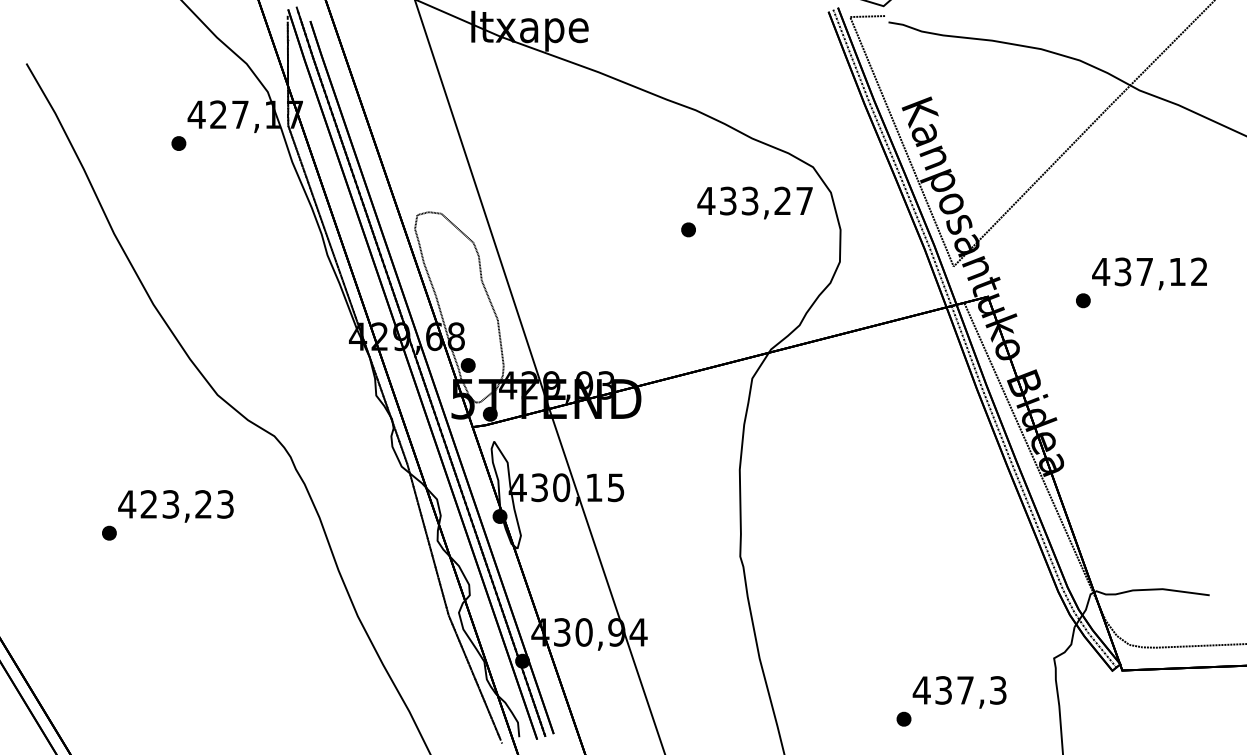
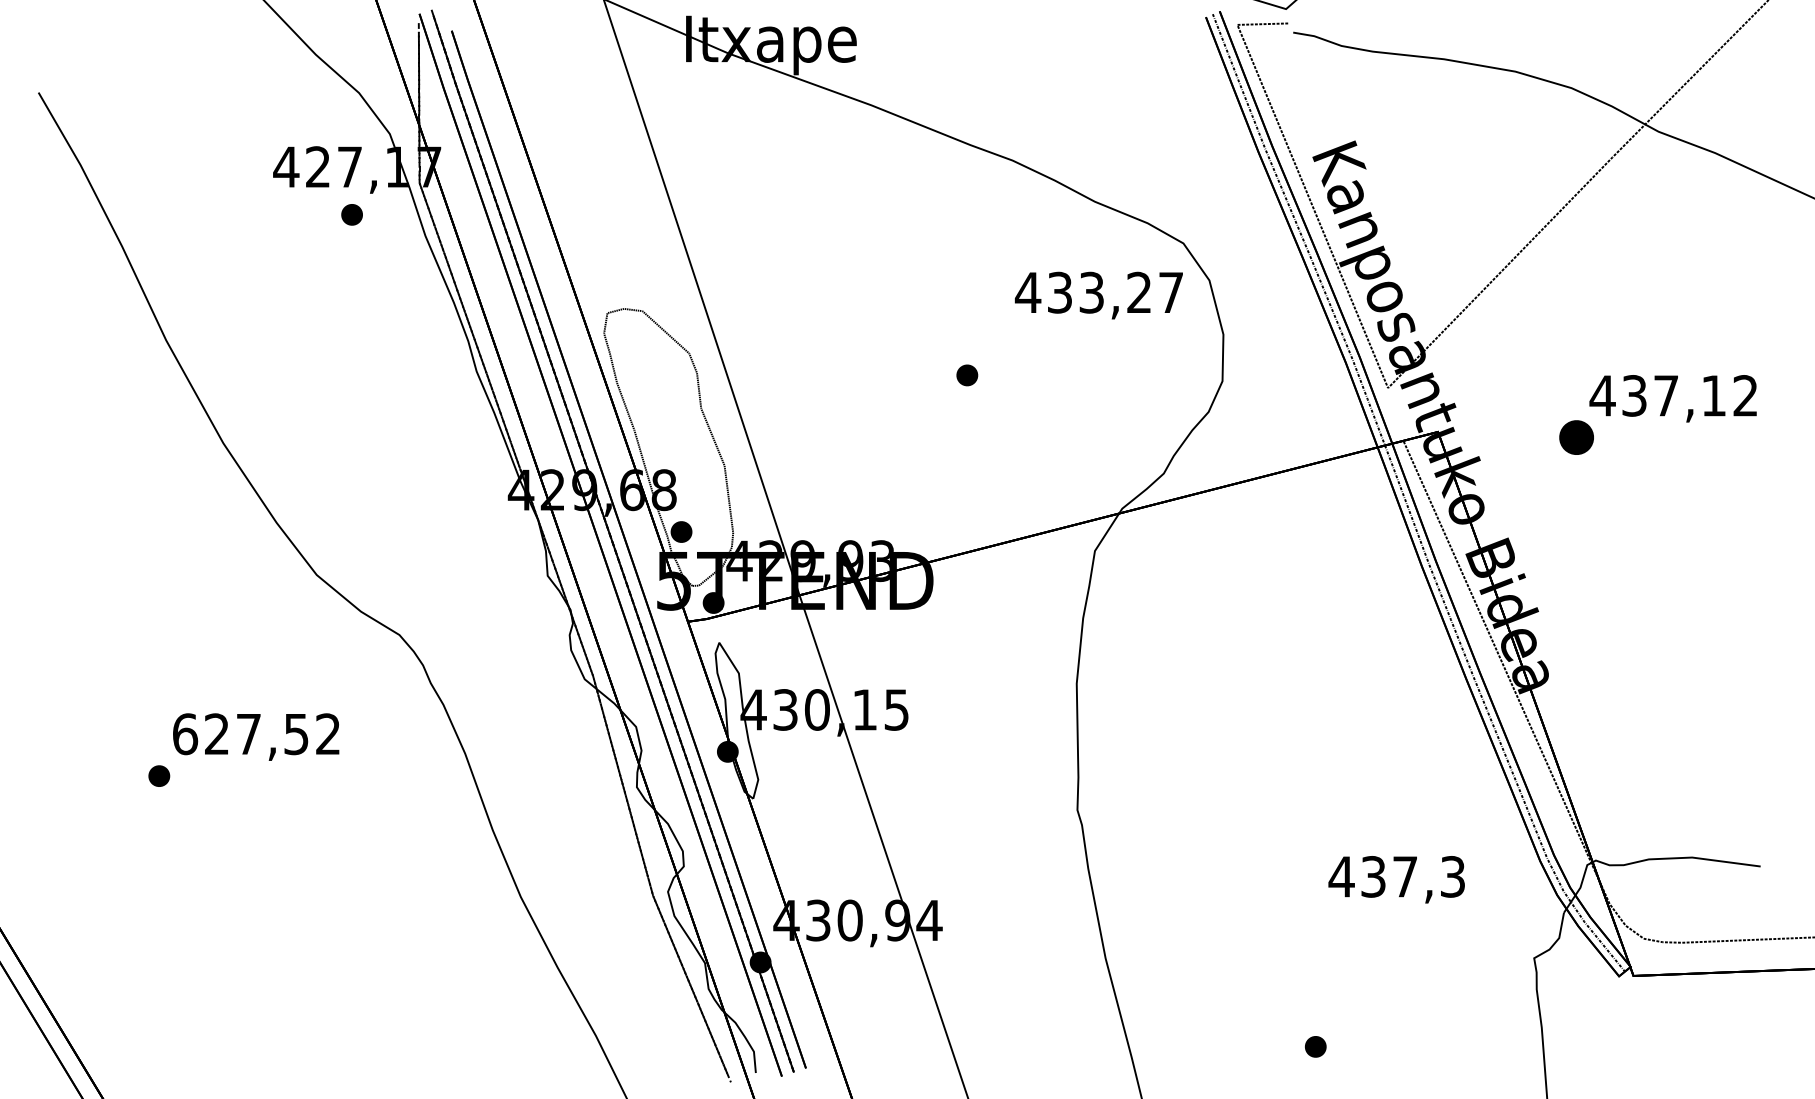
part: (178, 143) -> (351, 214), moved
part: (688, 229) -> (967, 374), moved
part: (1083, 300) -> (1576, 437), size x1.6
text: (175, 504) -> (255, 734), 423,23 -> 627,52
text: (959, 692) -> (1396, 879), moved

